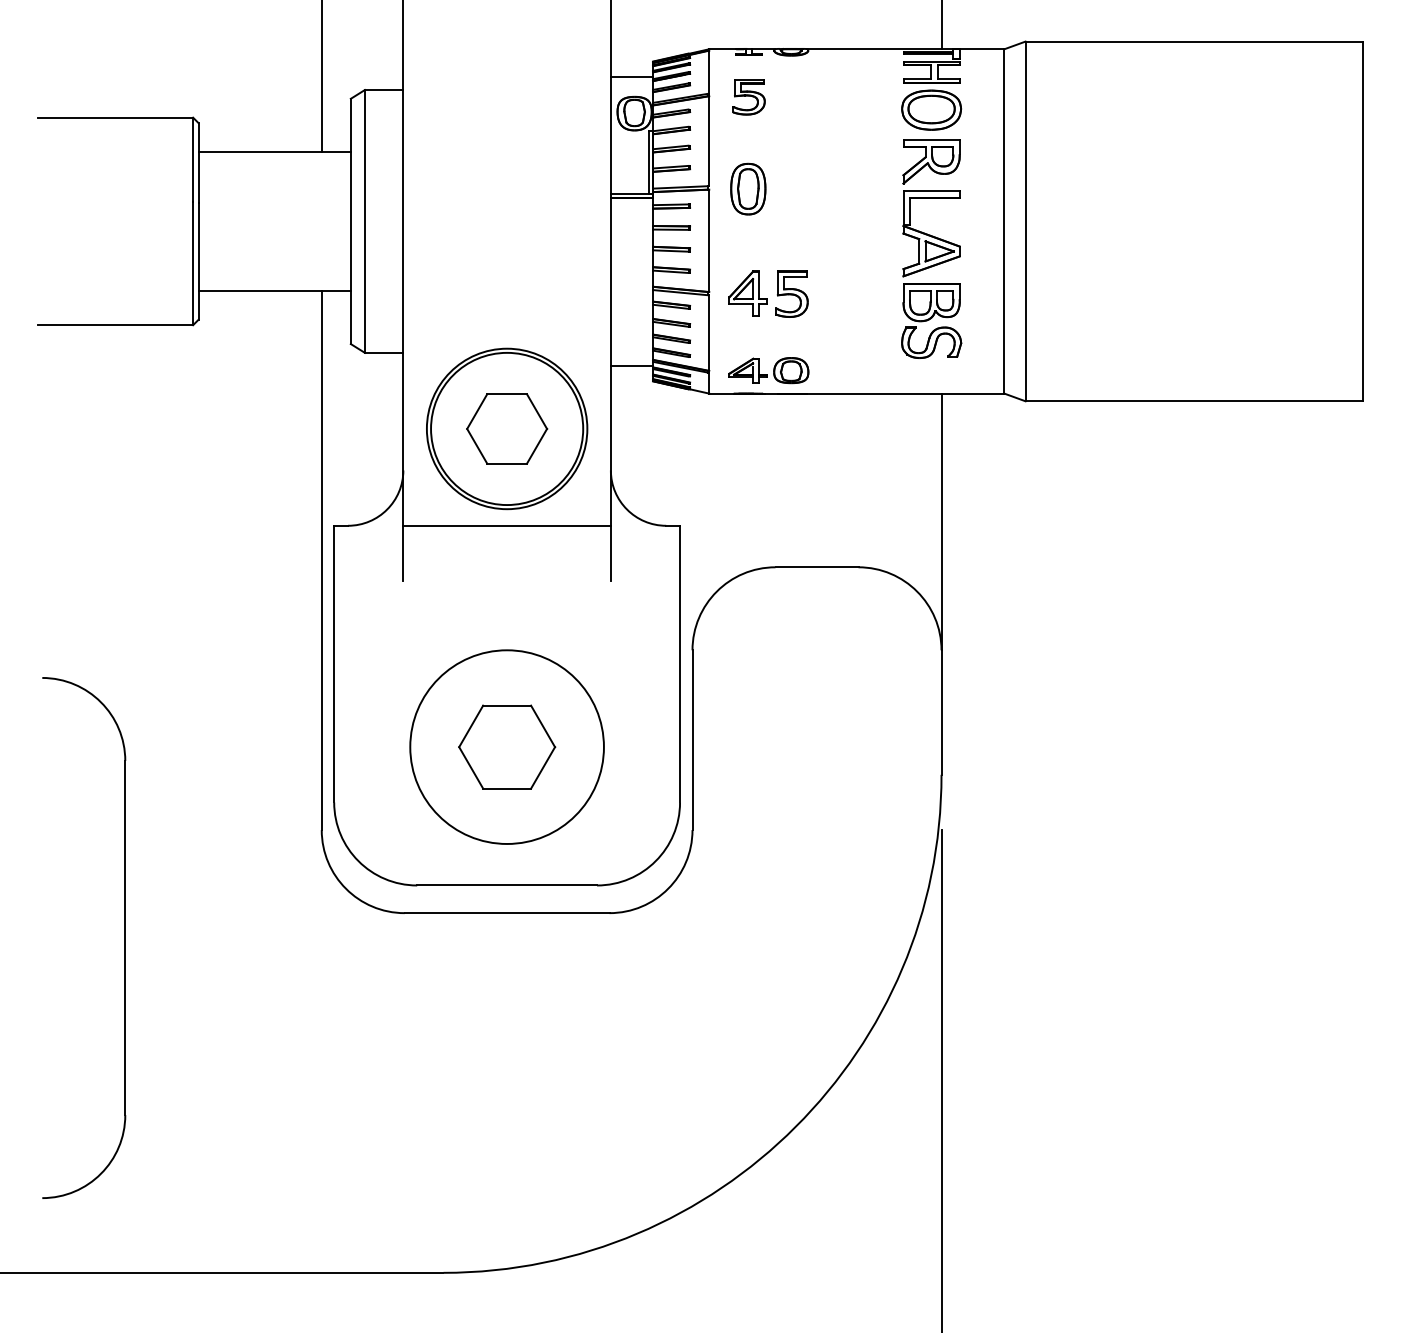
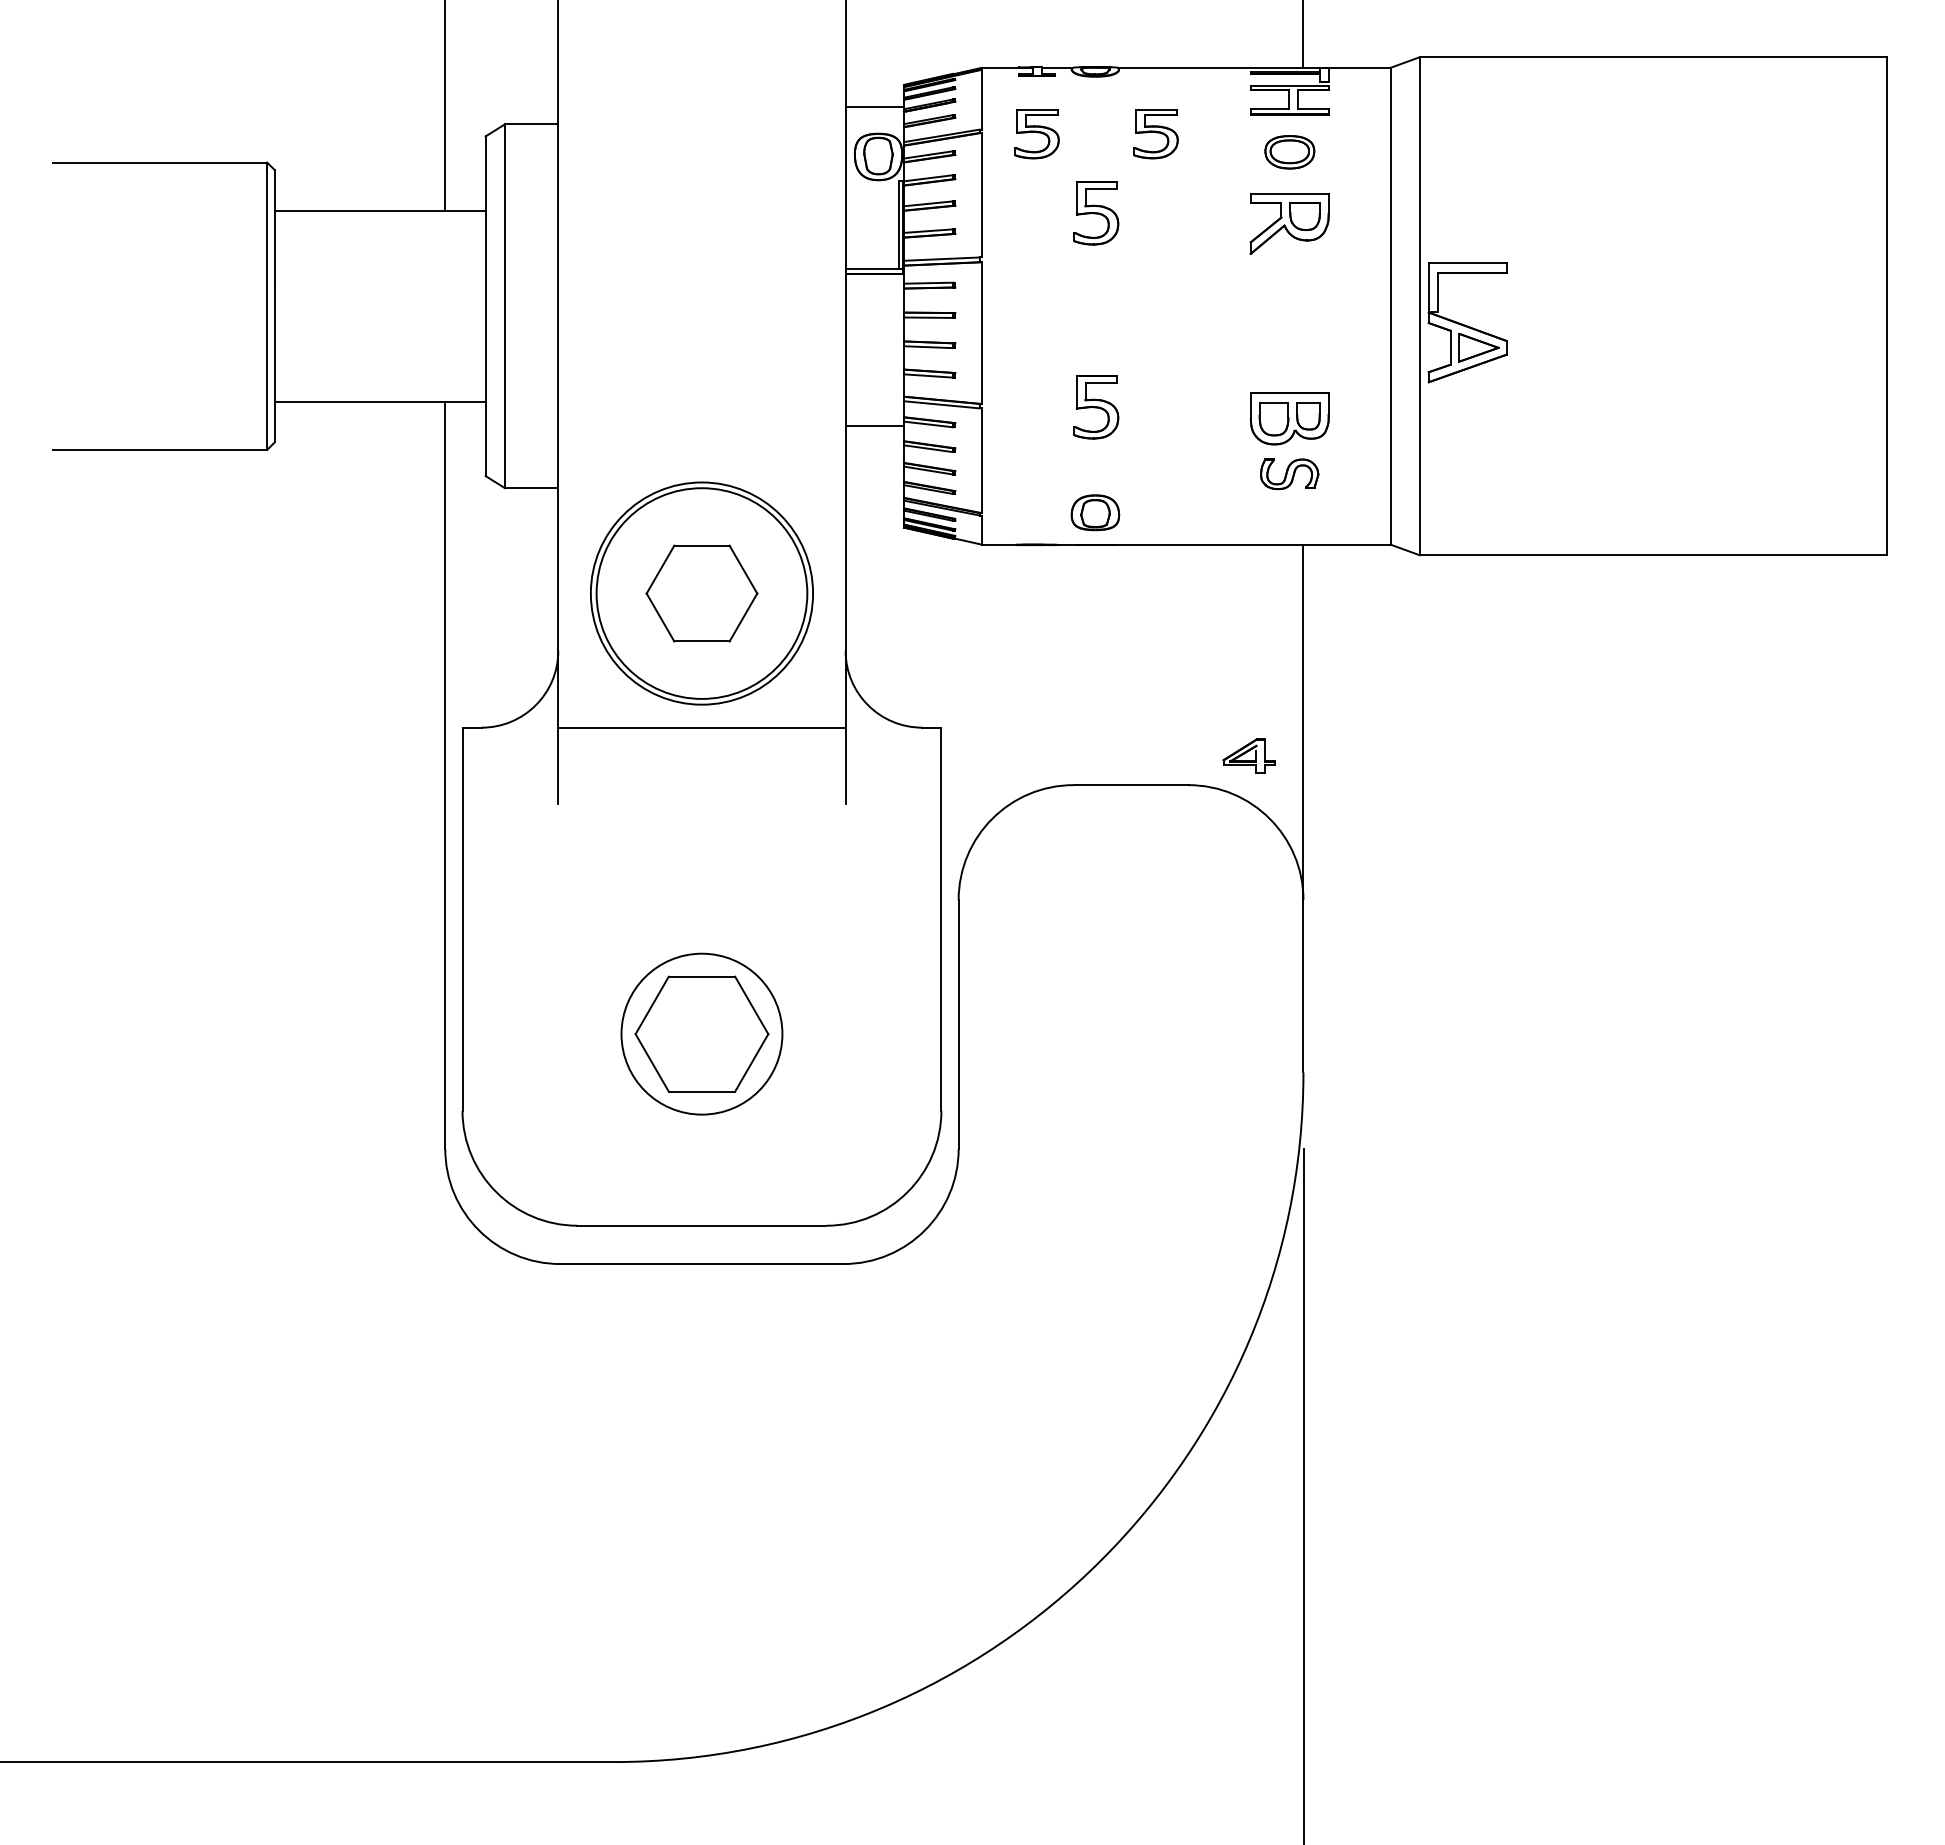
part: (834, 97) -> (1155, 134), added
part: (931, 110) -> (1289, 152), size x0.6
part: (792, 154) -> (1096, 213), added
part: (747, 189) -> (1035, 261), removed
part: (931, 233) -> (1467, 322), moved
part: (747, 293) -> (1034, 405), removed
part: (931, 342) -> (1289, 474), size x0.7
line: (631, 365) -> (874, 425), moved
part: (747, 370) -> (1248, 755), moved
circle: (506, 747) -> (701, 1034), size x0.6
part: (124, 938) -> (172, 1298), removed

